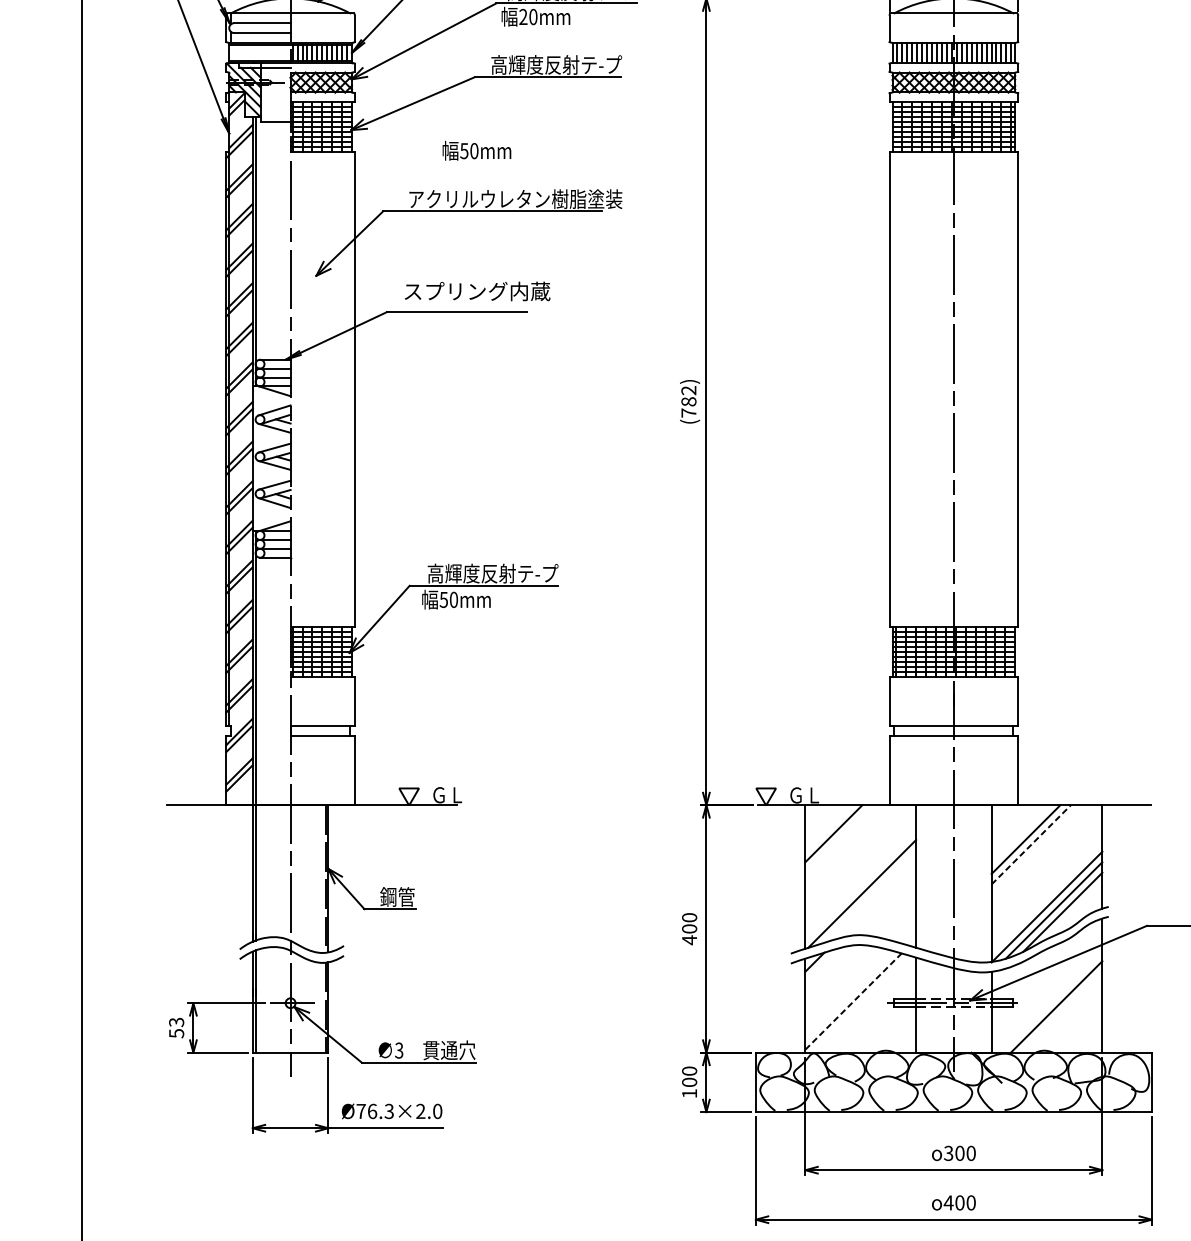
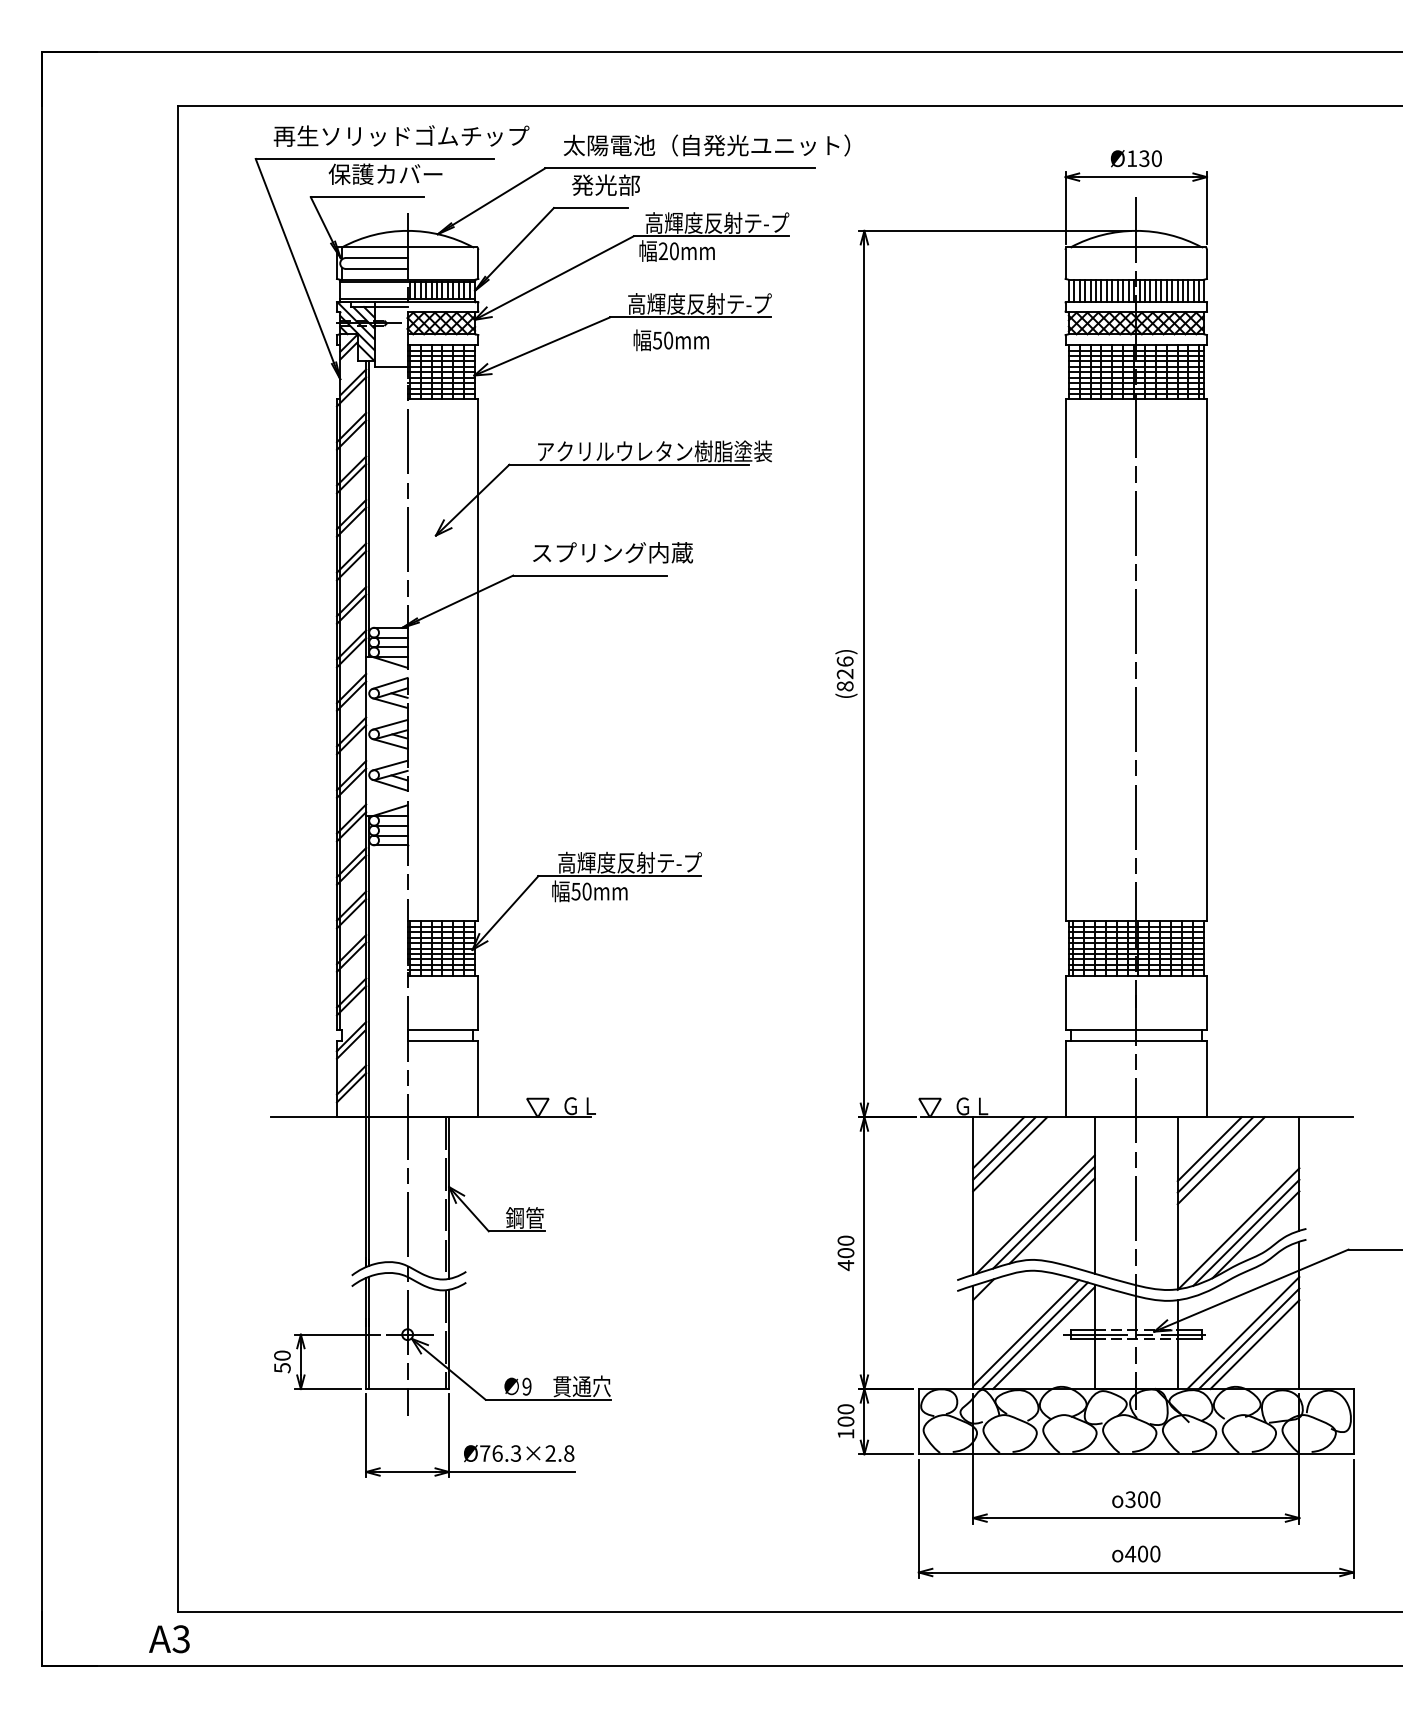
text: (476, 151) -> (670, 340), moved
text: (688, 401) -> (844, 673), (782) -> (826)
line: (828, 828) -> (998, 1142), added
line: (1020, 834) -> (1209, 1149), added
line: (839, 839) -> (1010, 1154), added
line: (1031, 844) -> (1221, 1160), dashed -> solid
line: (869, 896) -> (1043, 1217), added
line: (876, 899) -> (1051, 1220), added
line: (853, 1001) -> (1026, 1332), dashed -> solid
line: (1051, 1002) -> (1243, 1333), added
line: (861, 1003) -> (1034, 1335), added
line: (869, 1006) -> (1043, 1338), added
line: (1061, 1012) -> (1254, 1344), added
text: (176, 1022) -> (282, 1355), 53 -> 50
text: (398, 1050) -> (526, 1386), 3 -> 9
text: (437, 1111) -> (569, 1453), Ø76.3×2.0 -> Ø76.3×2.8

